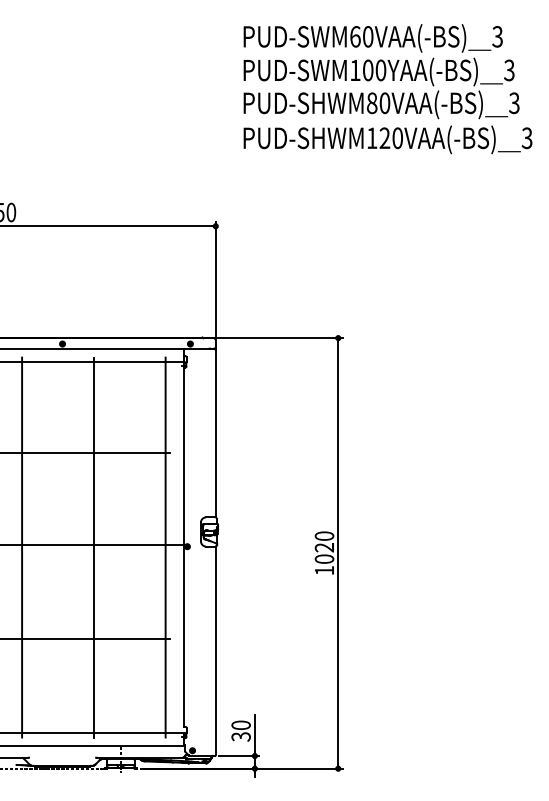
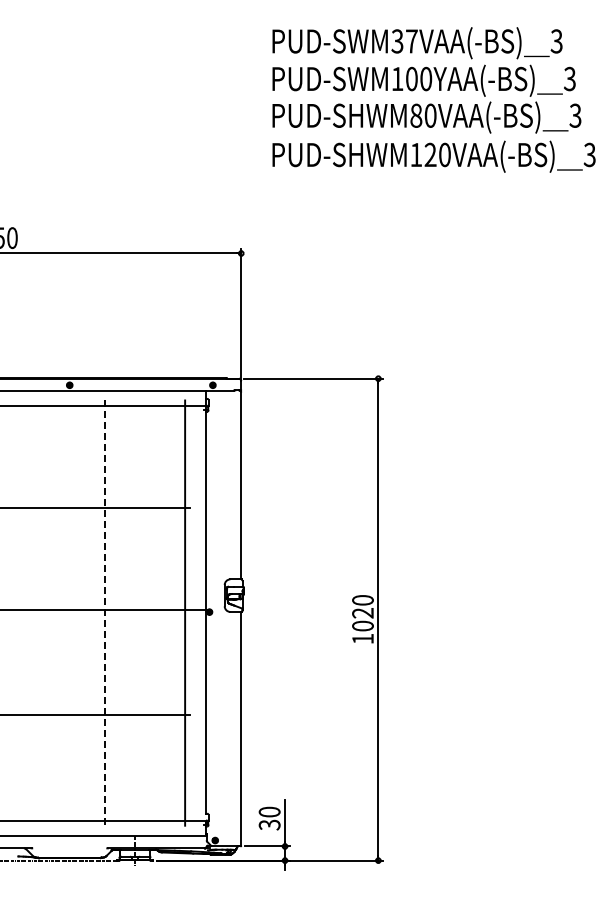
text: (361, 36) -> (404, 41), PUD-SWM60VAA(-BS) -> PUD-SWM37VAA(-BS)
line: (22, 547) -> (24, 612), removed
line: (93, 547) -> (104, 613), solid -> dashed

